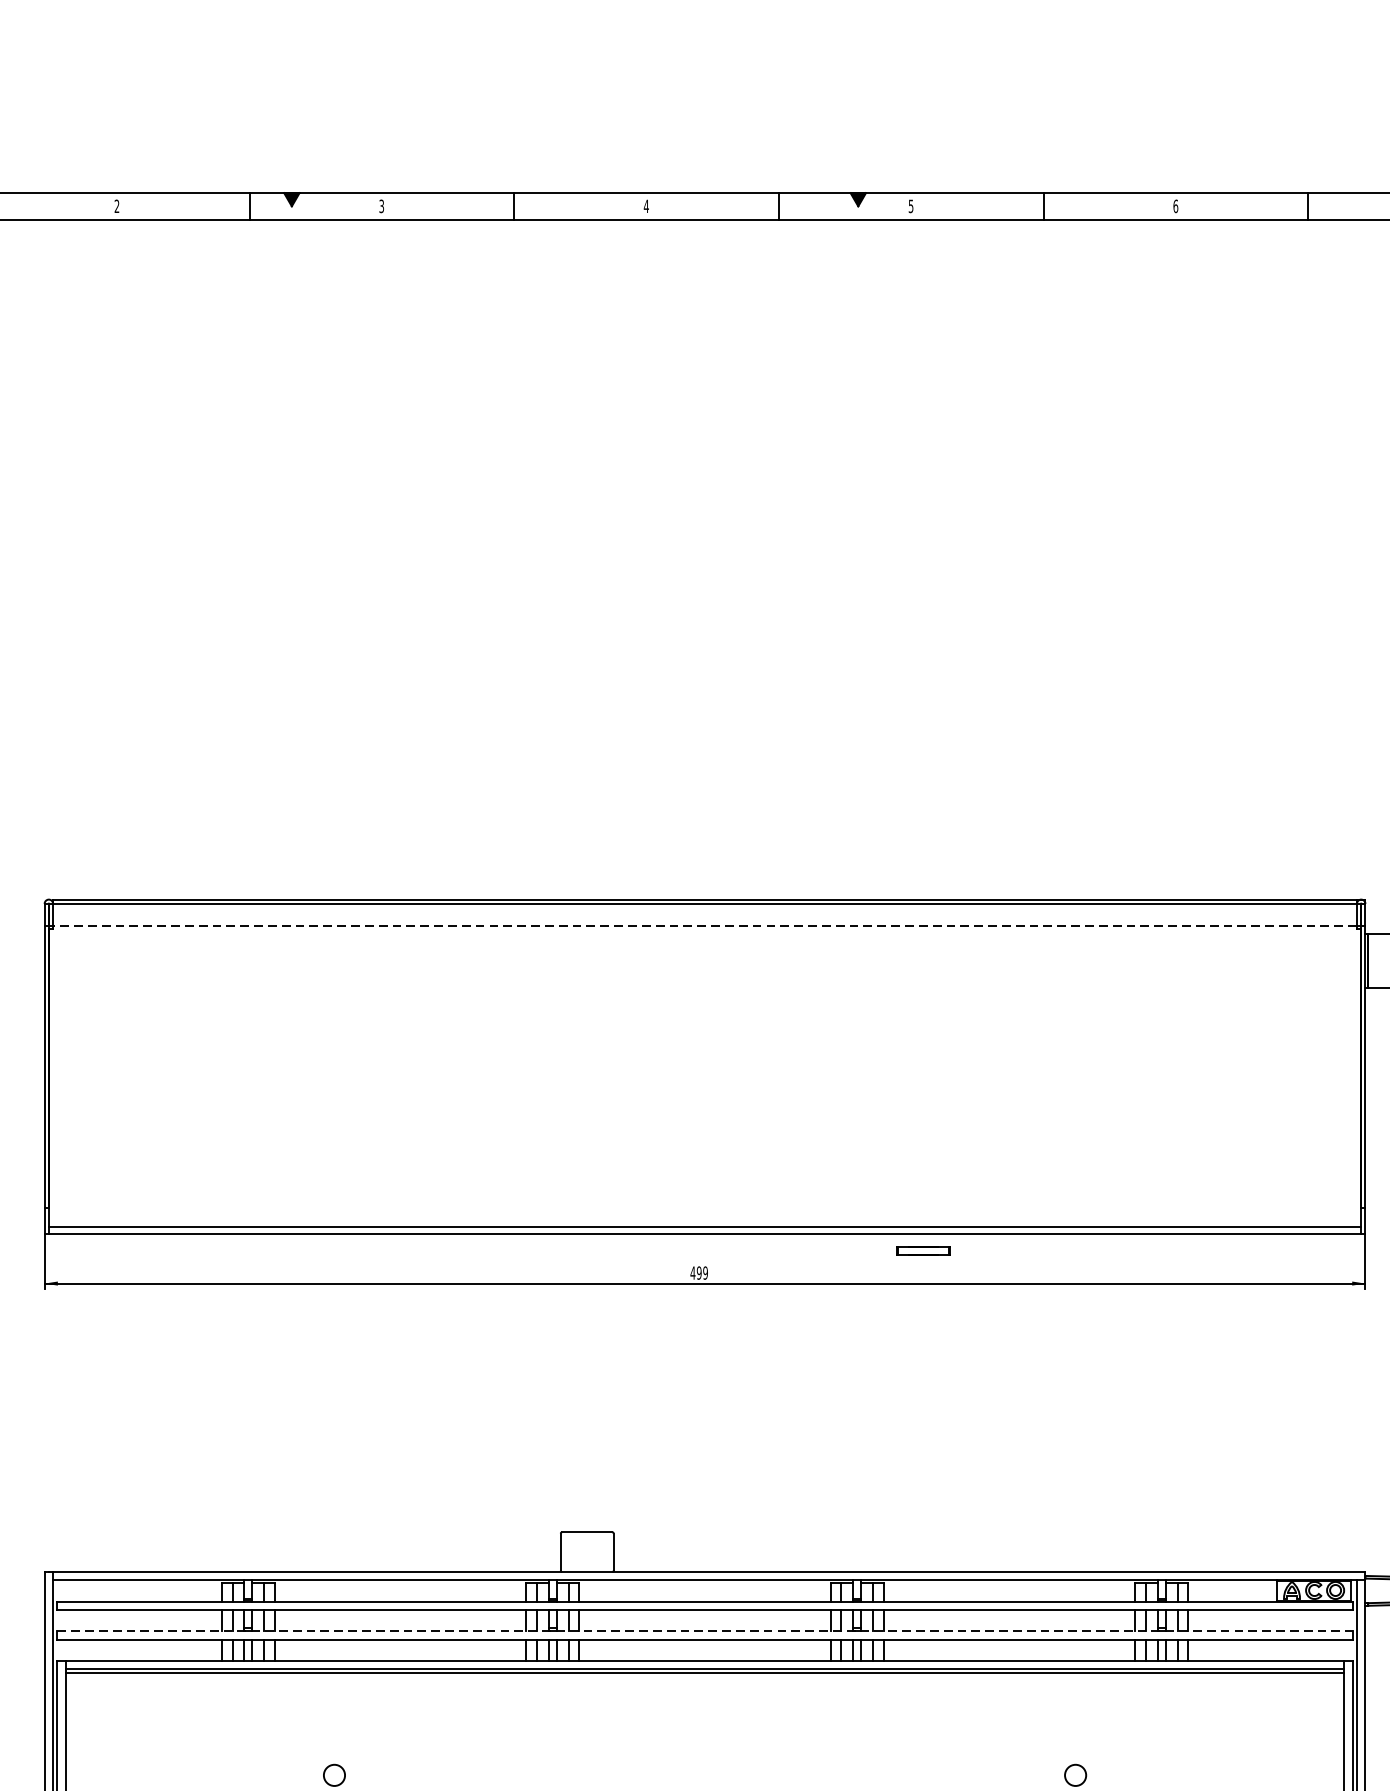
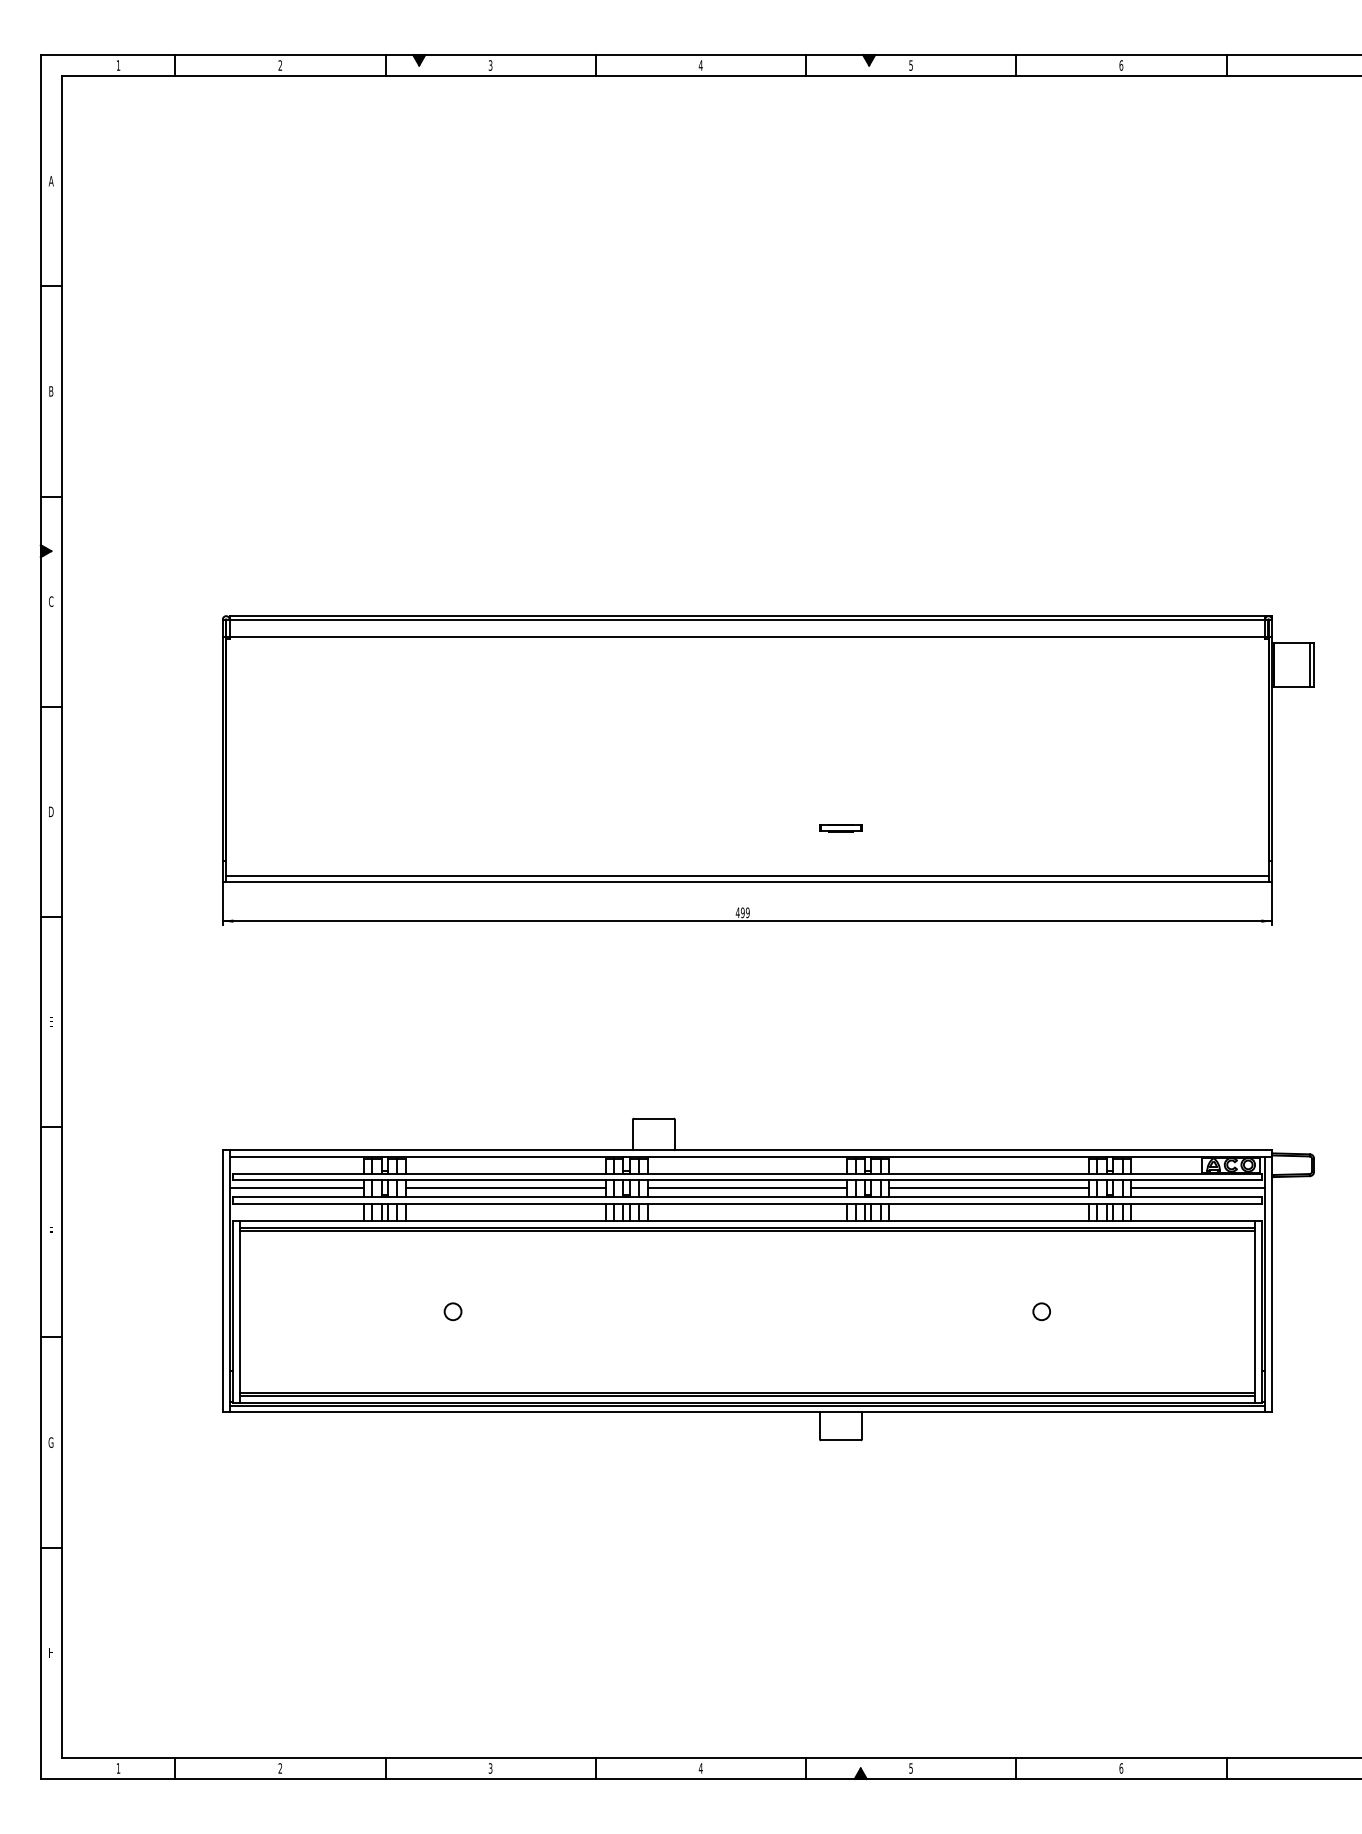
line: (705, 926) -> (747, 637), dashed -> solid
part: (922, 1251) -> (840, 828), moved
line: (137, 1620) -> (296, 1188), added
line: (400, 1620) -> (505, 1188), added
line: (705, 1620) -> (747, 1188), added
line: (1009, 1620) -> (989, 1188), added
line: (1272, 1620) -> (1198, 1188), added
line: (705, 1631) -> (747, 1197), dashed -> solid

